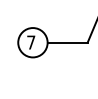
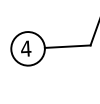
text: (30, 42) -> (25, 48), 7 -> 4

